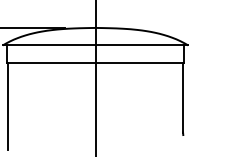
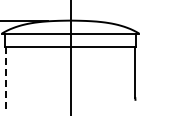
line: (7, 107) -> (5, 79), solid -> dashed

